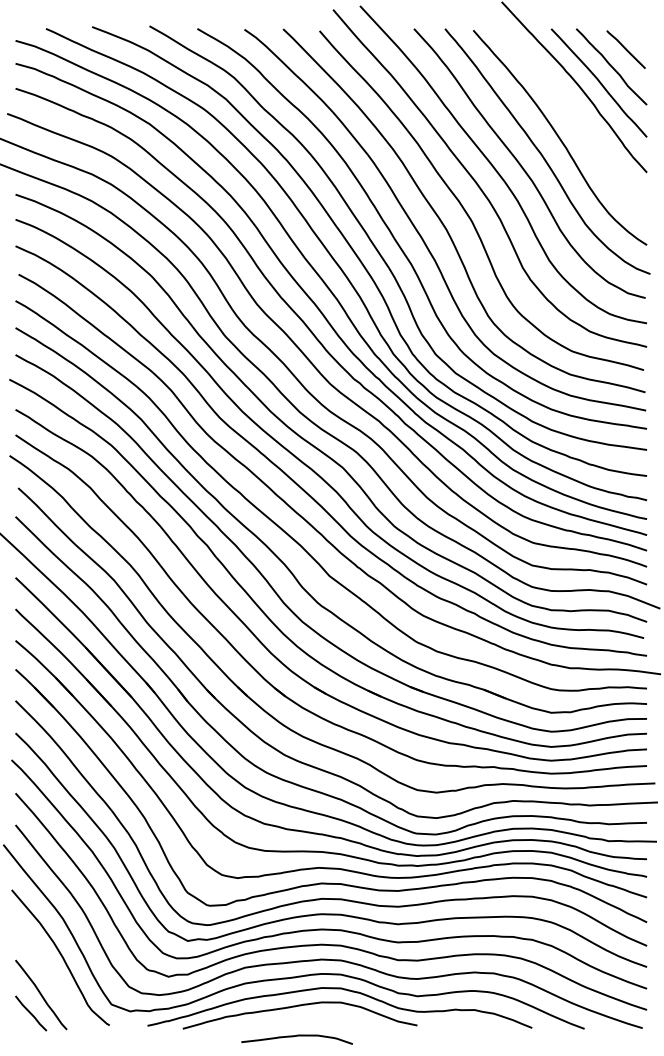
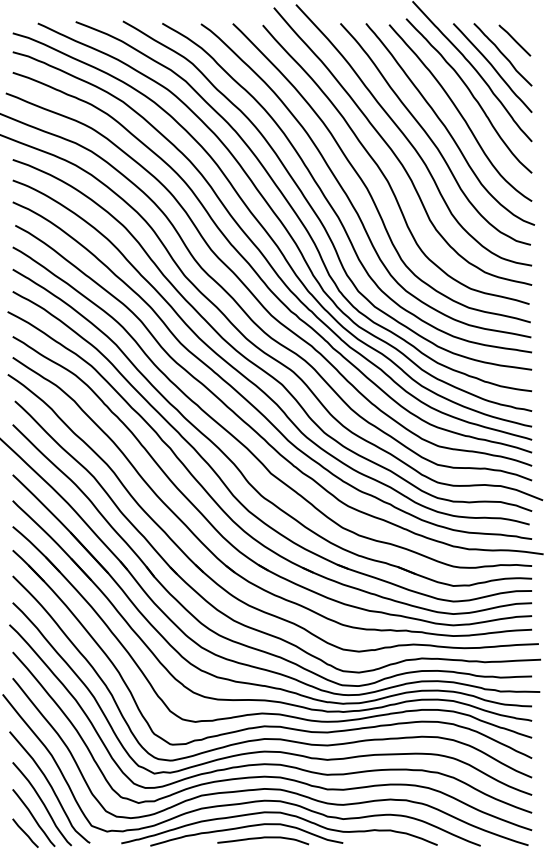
curve: (572, 114) -> (470, 93), added
curve: (51, 977) -> (42, 803), added
curve: (296, 1036) -> (262, 838), moved

